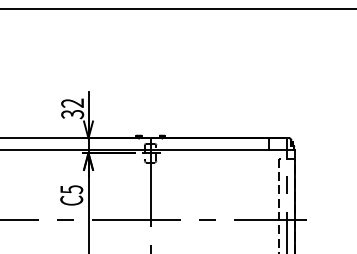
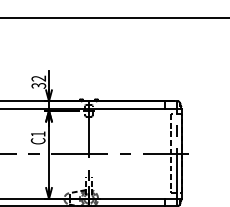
text: (72, 188) -> (38, 133), C5 -> C1

